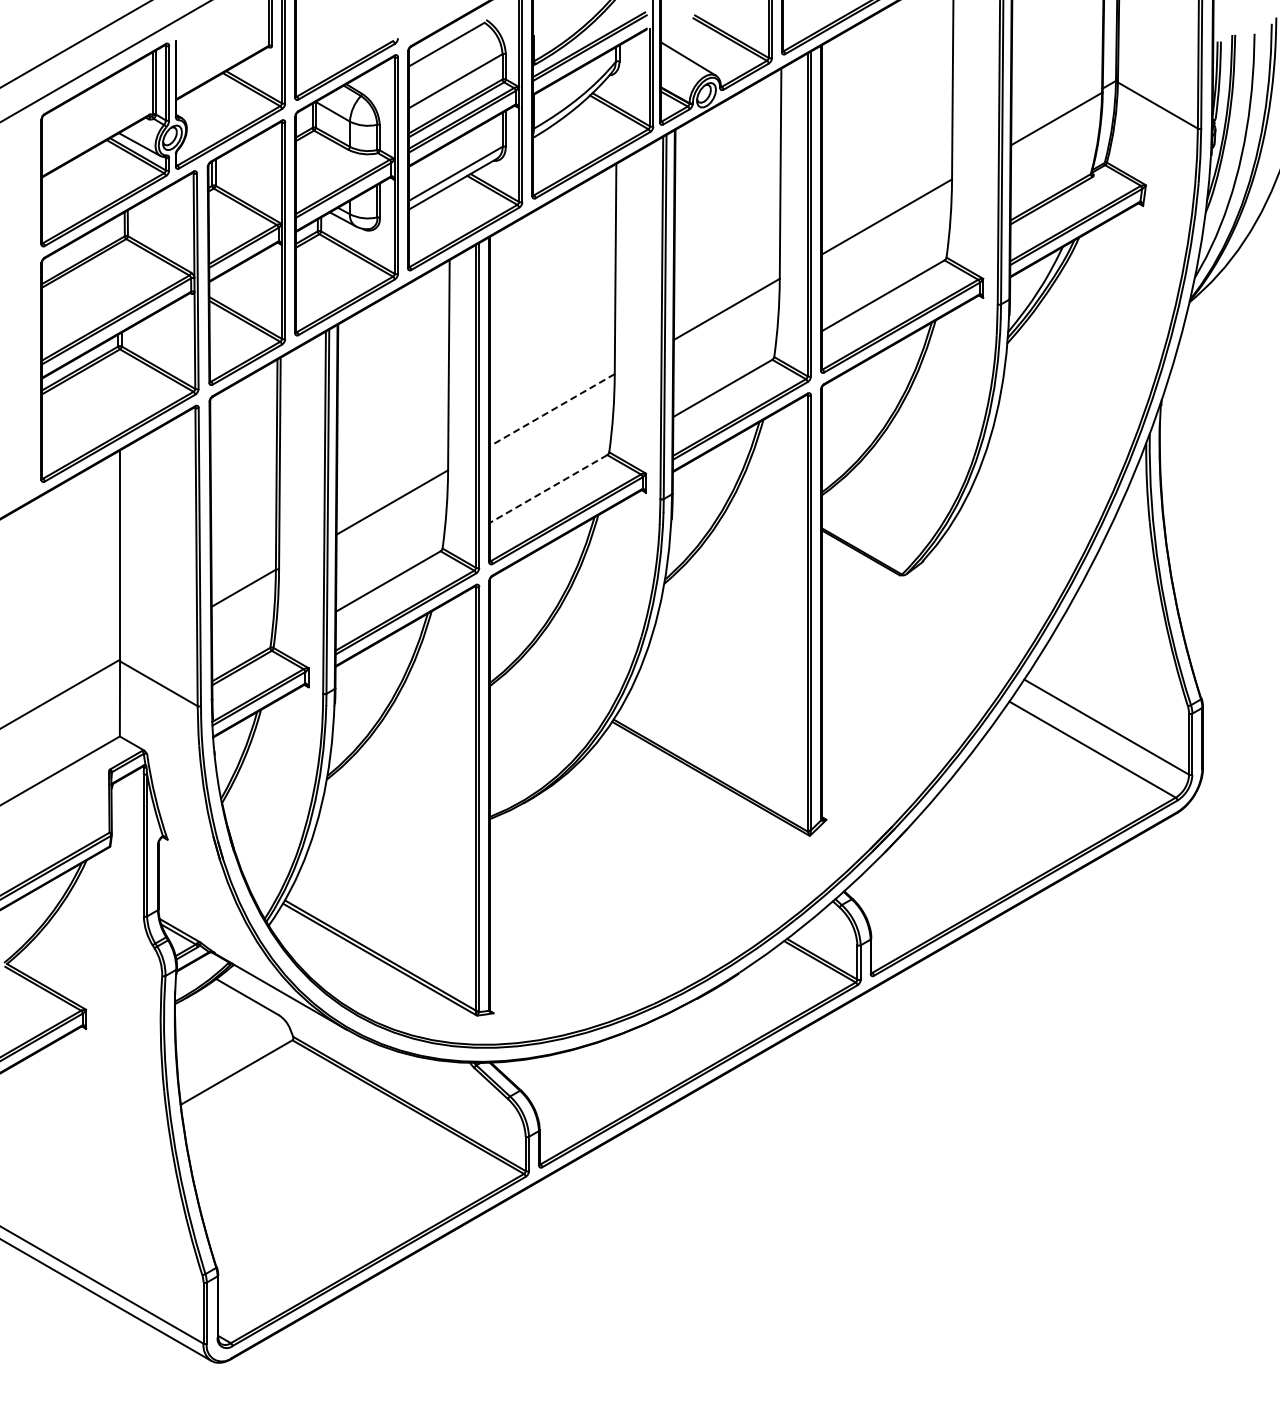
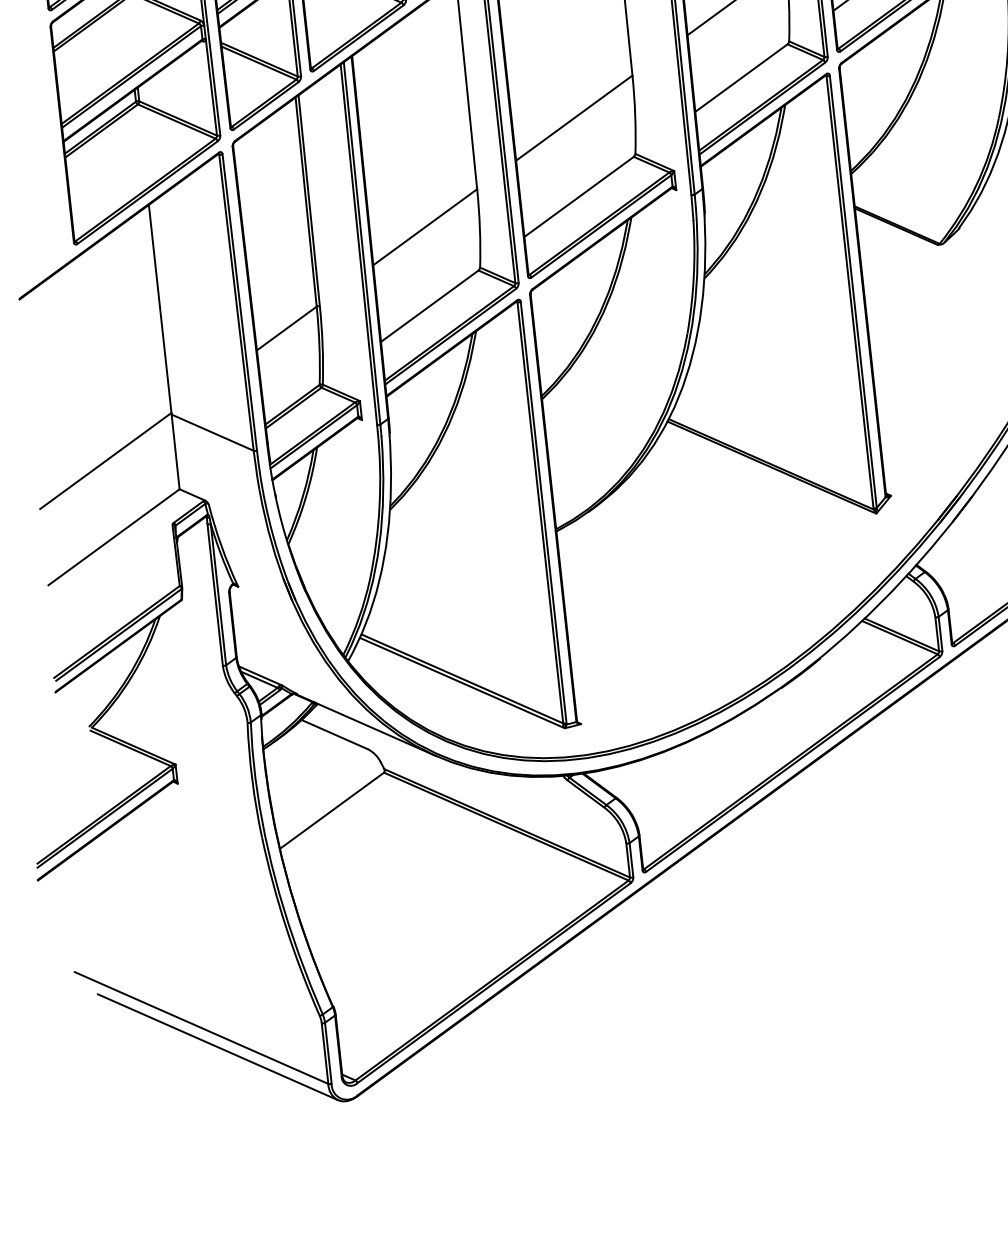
line: (551, 410) -> (573, 118), dashed -> solid
line: (548, 488) -> (578, 196), dashed -> solid

